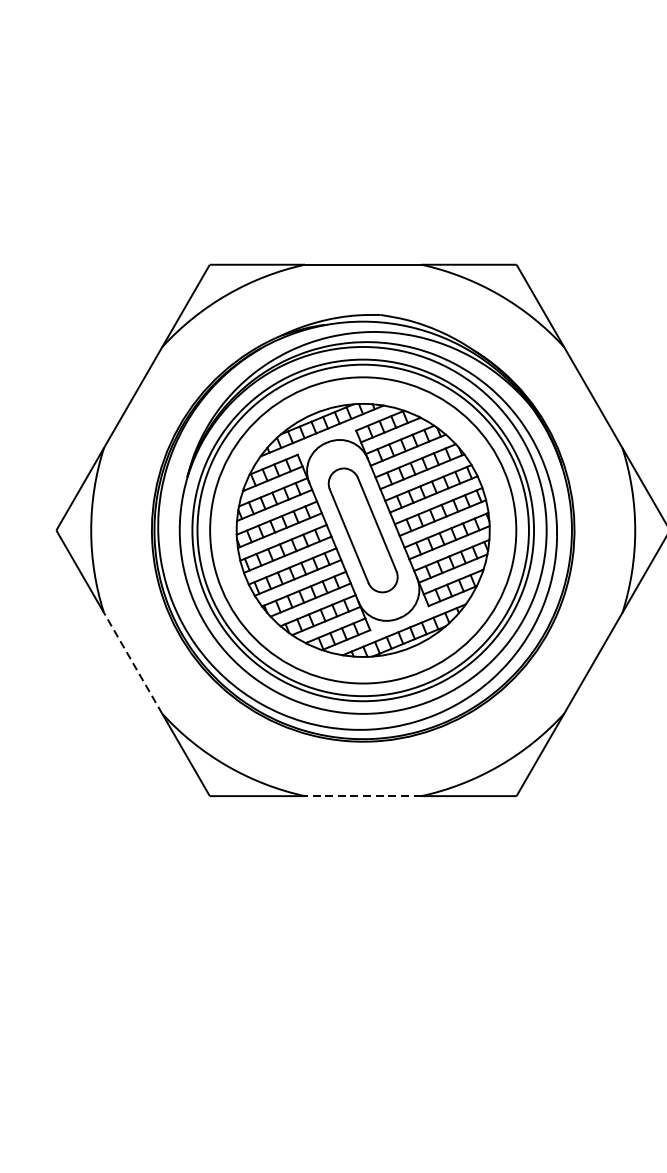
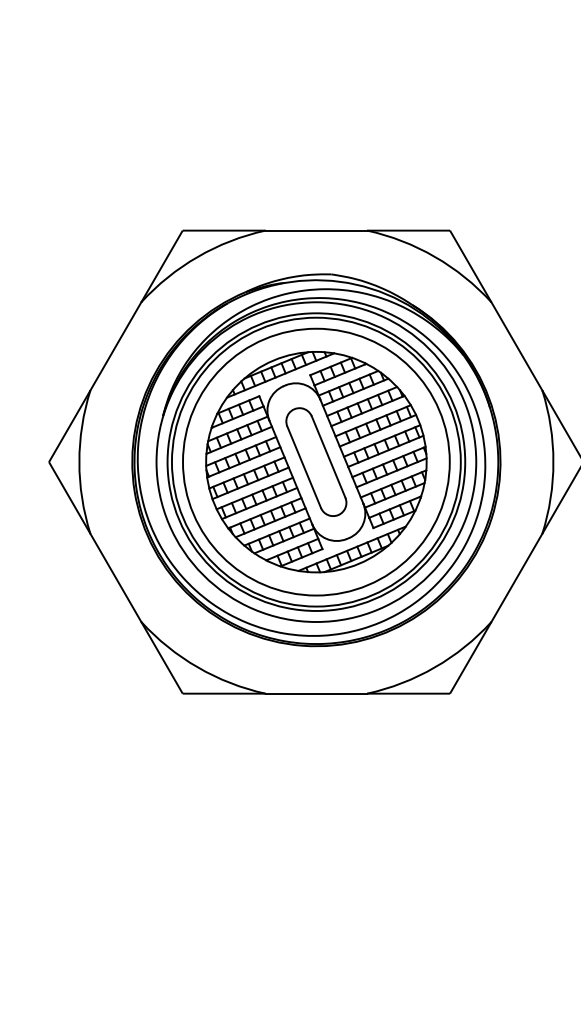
line: (132, 662) -> (115, 577), dashed -> solid
line: (363, 795) -> (316, 693), dashed -> solid

